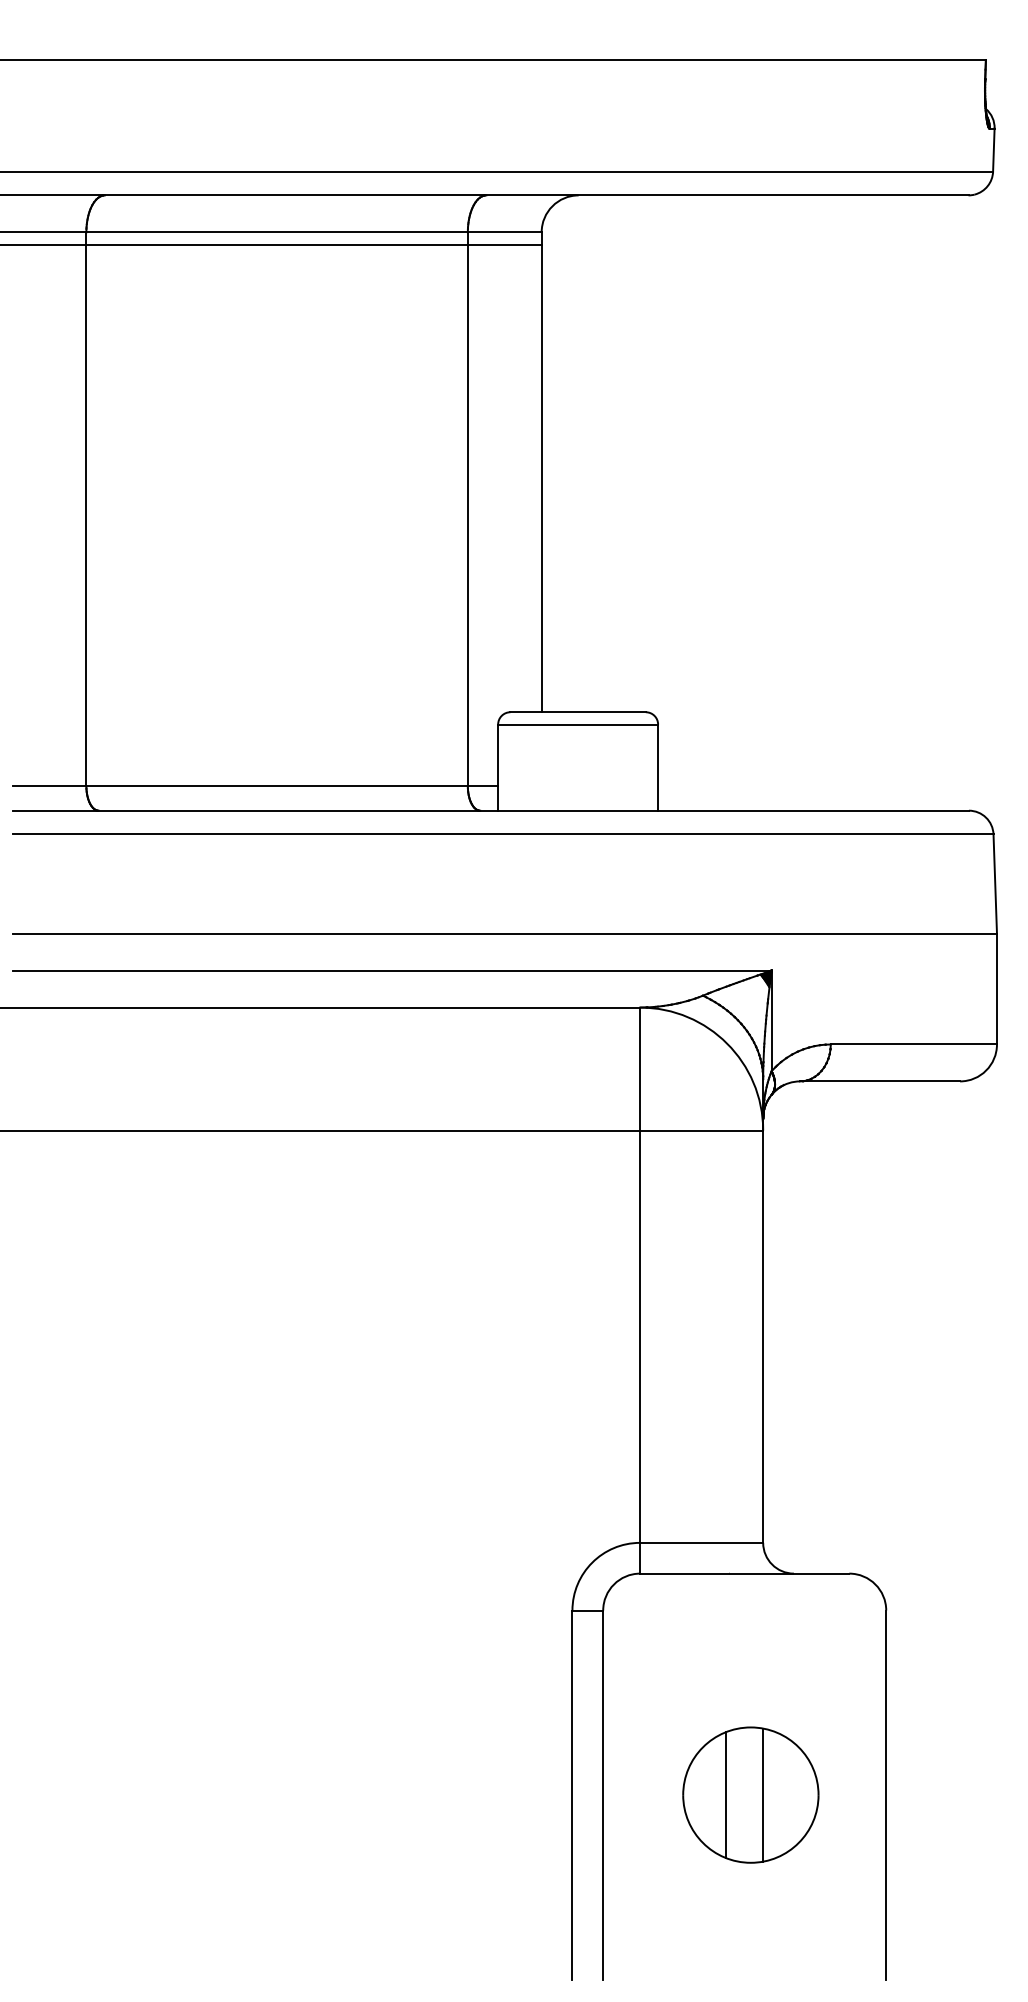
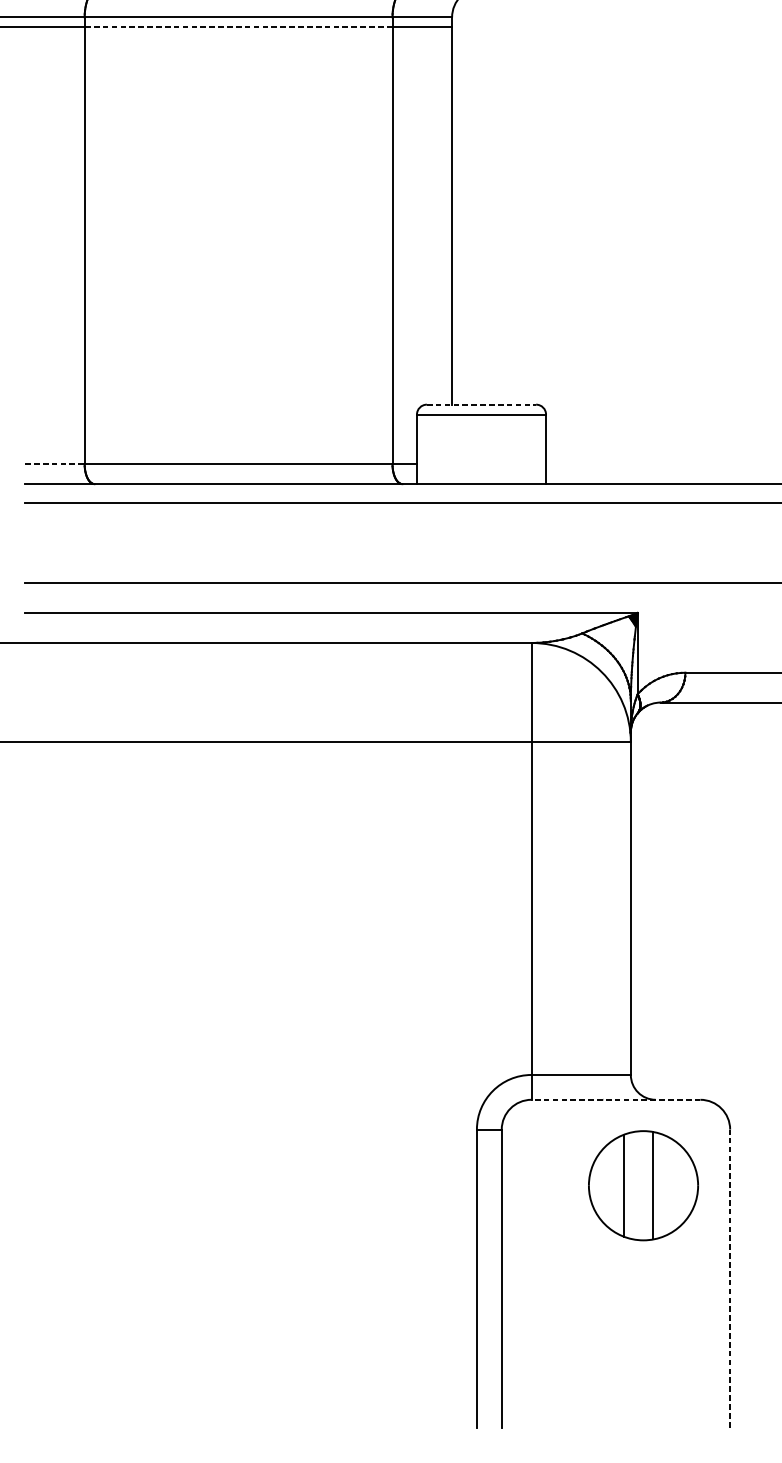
line: (277, 244) -> (238, 27), solid -> dashed
line: (578, 712) -> (481, 404), solid -> dashed
line: (49, 786) -> (54, 464), solid -> dashed
line: (744, 1573) -> (615, 1099), solid -> dashed
part: (750, 1794) -> (643, 1185), moved
line: (886, 1795) -> (730, 1278), solid -> dashed

